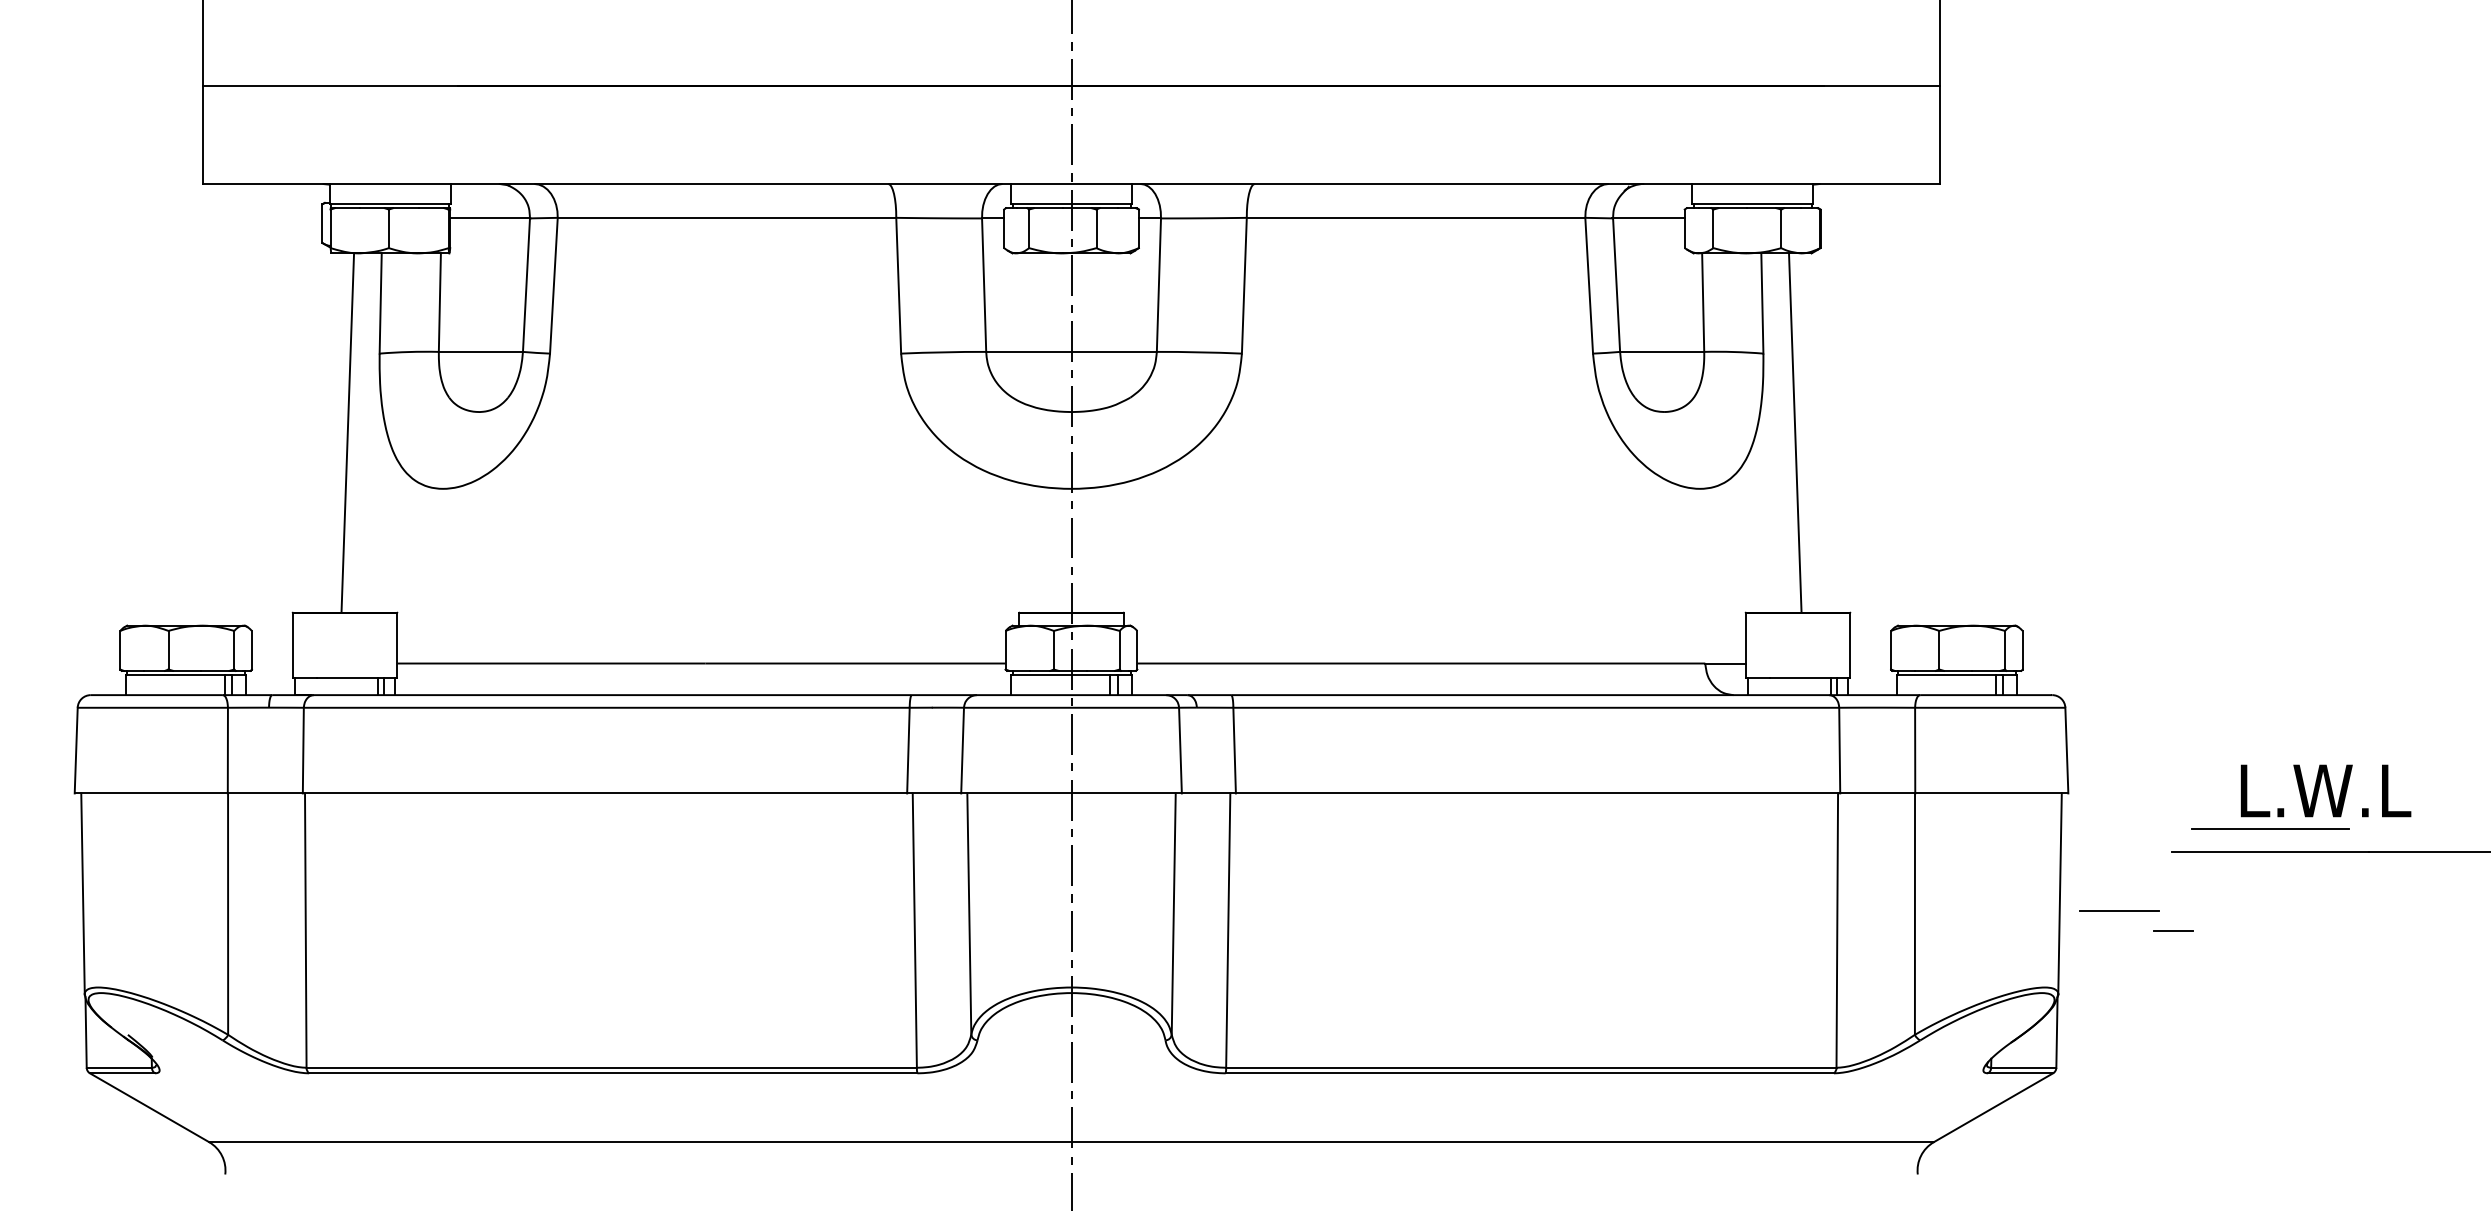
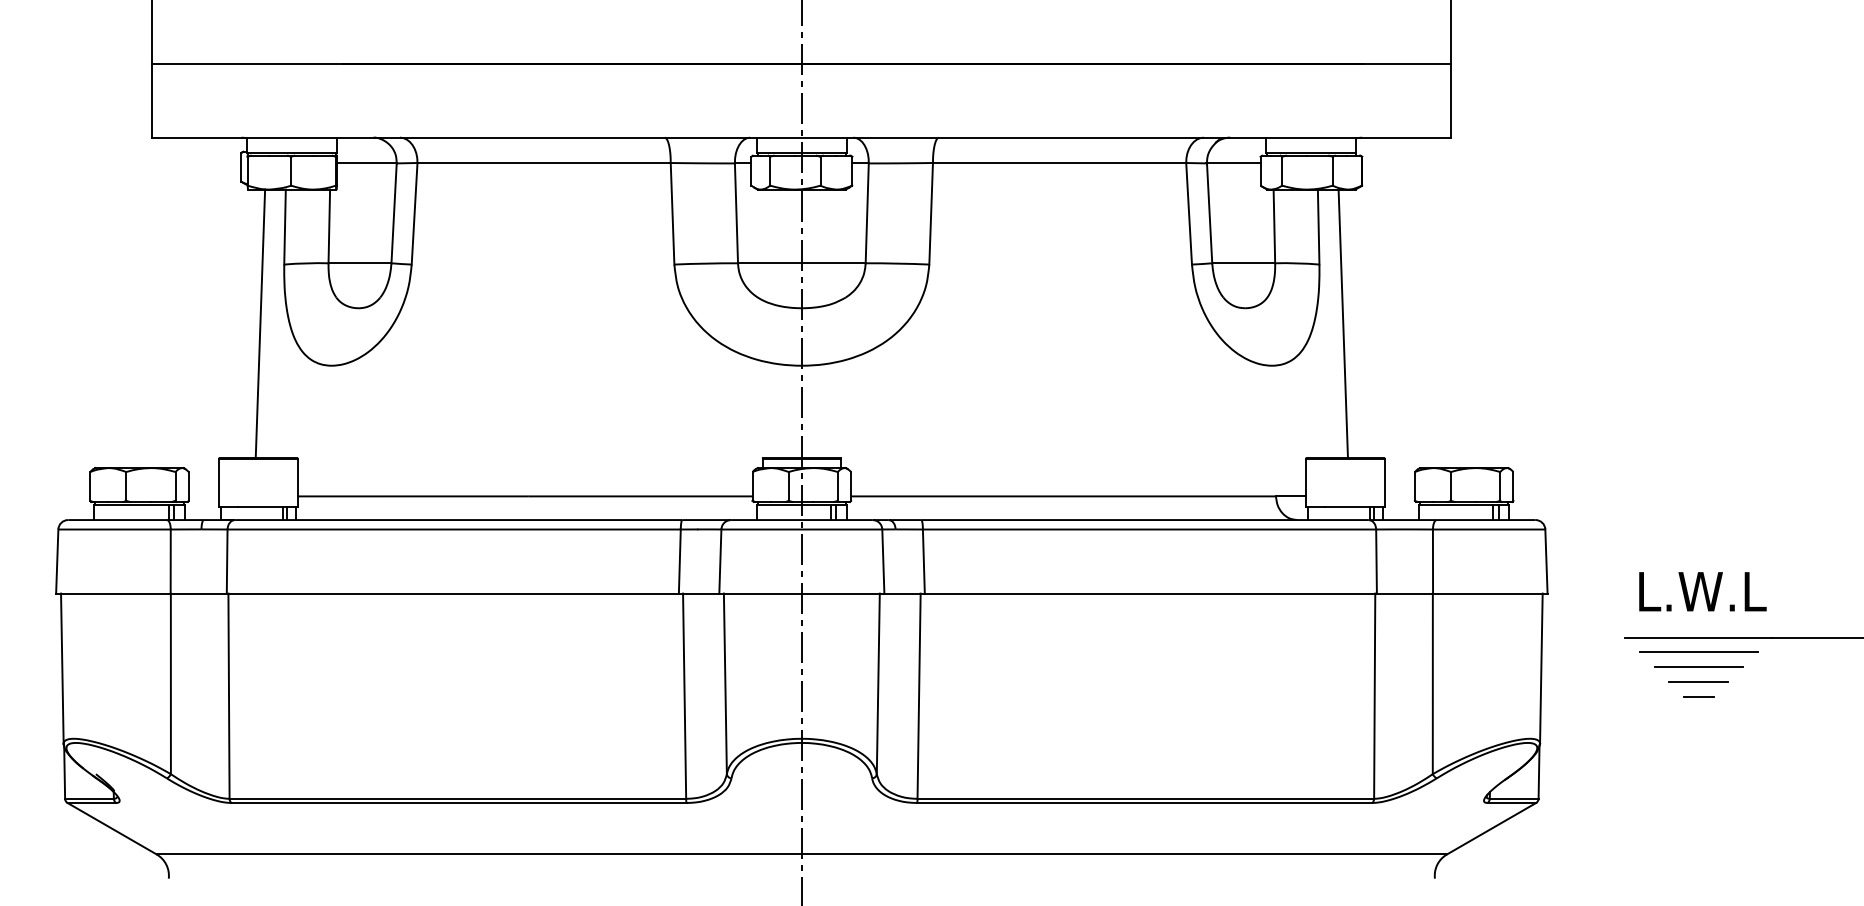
text: (2325, 790) -> (1702, 591), moved
line: (2270, 828) -> (1698, 651), moved
line: (2270, 891) -> (1698, 666), added
line: (2119, 910) -> (1698, 681), moved
line: (2173, 930) -> (1698, 696), moved

